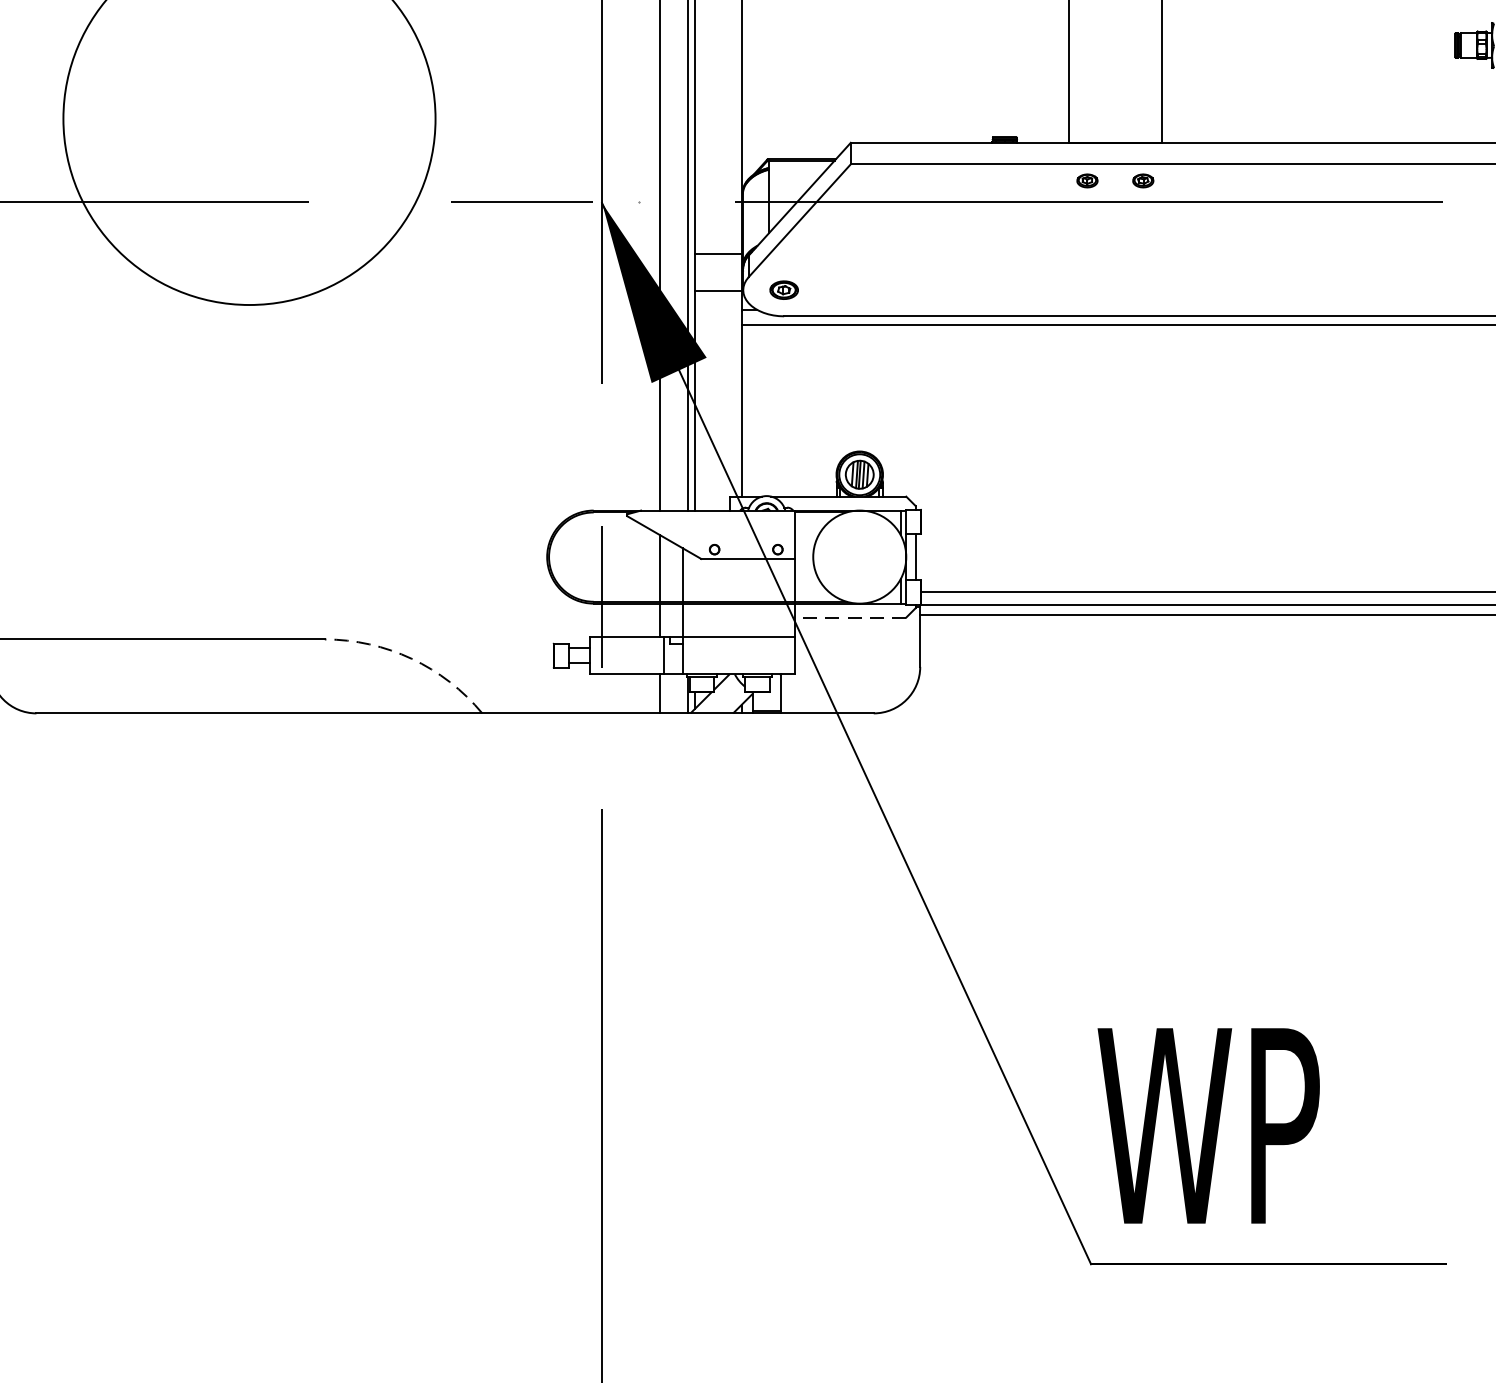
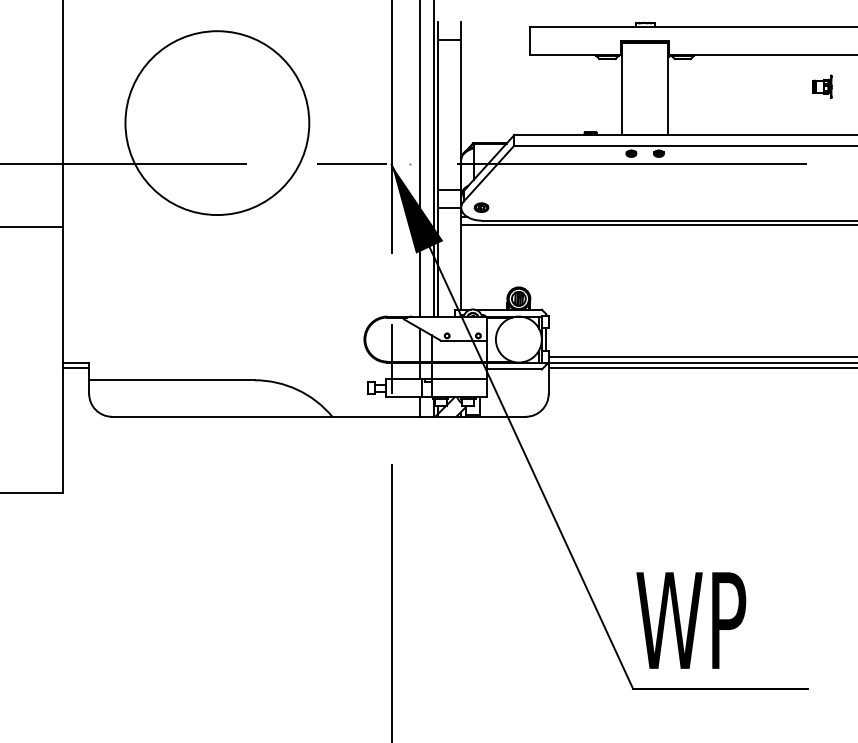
line: (850, 617) -> (514, 369), dashed -> solid
arc: (411, 658) -> (297, 389), dashed -> solid

